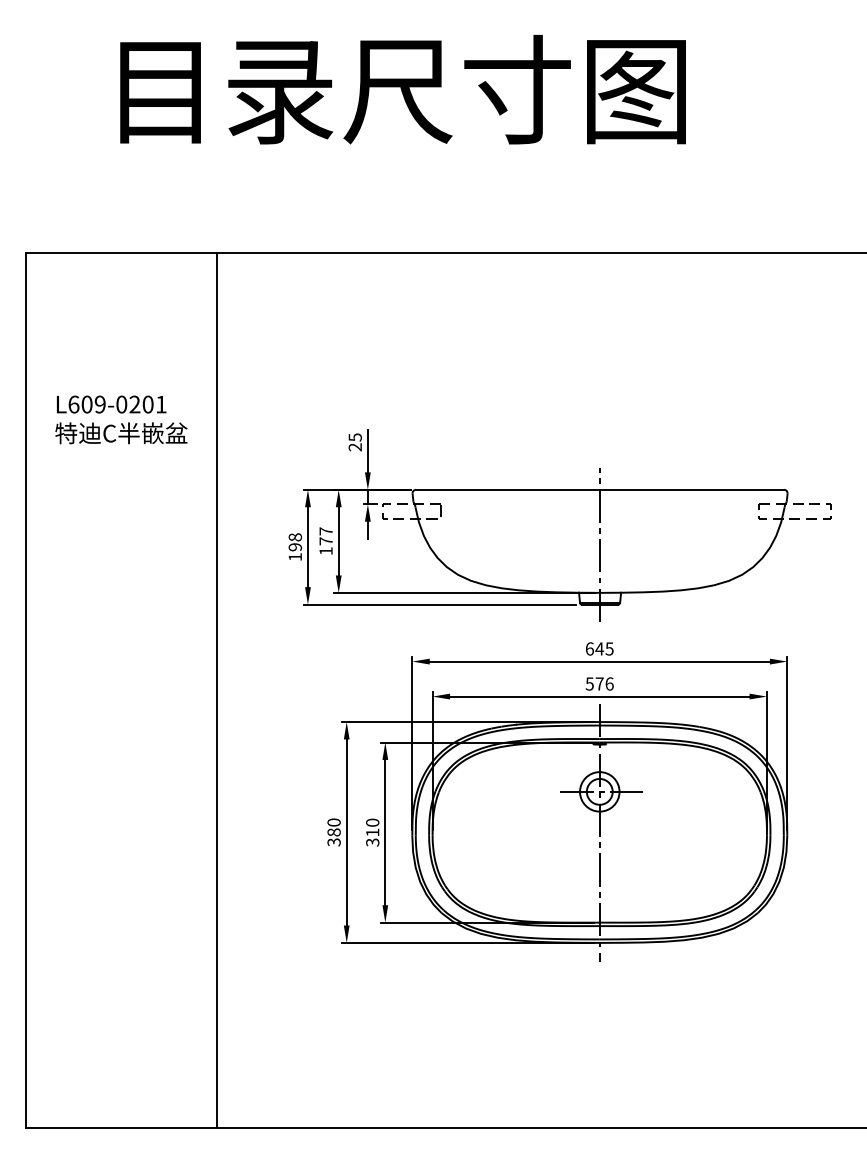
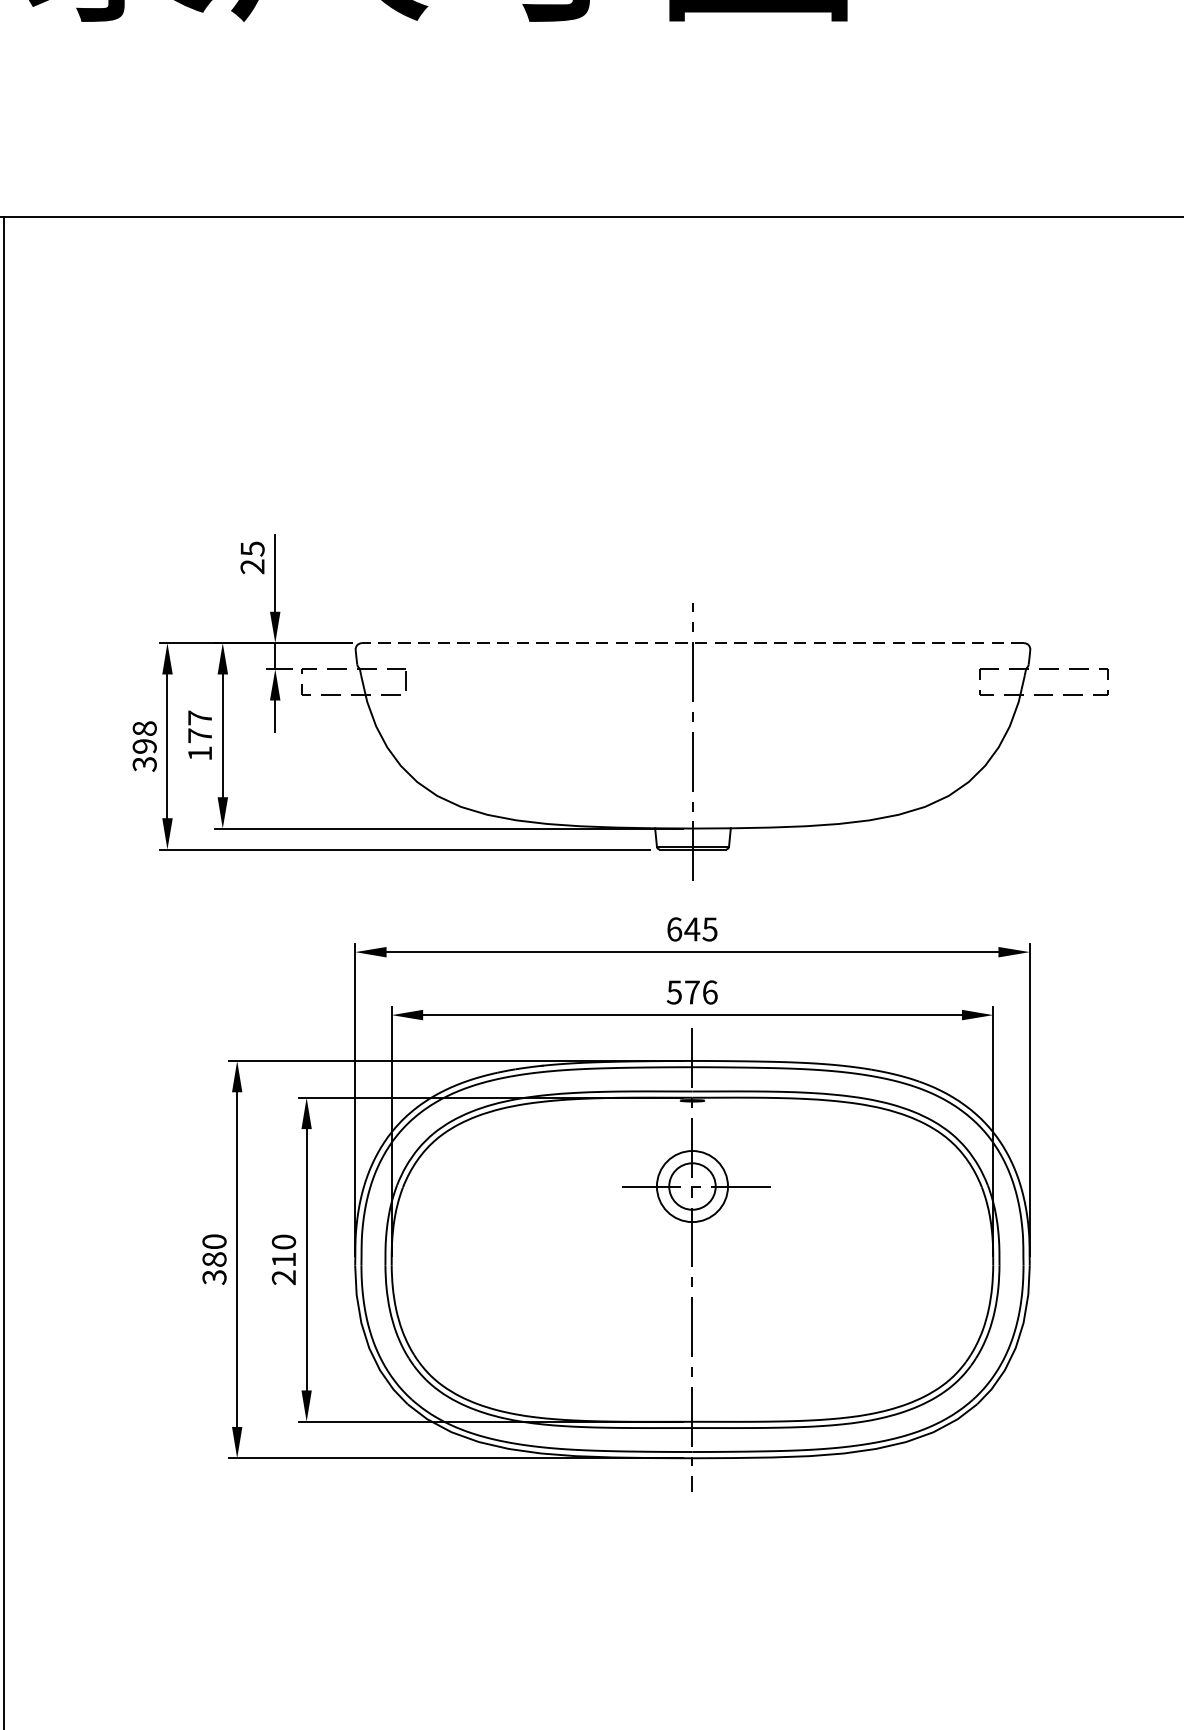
line: (599, 489) -> (691, 642), solid -> dashed
text: (295, 557) -> (145, 764), 198 -> 398
text: (372, 842) -> (283, 1277), 310 -> 210

